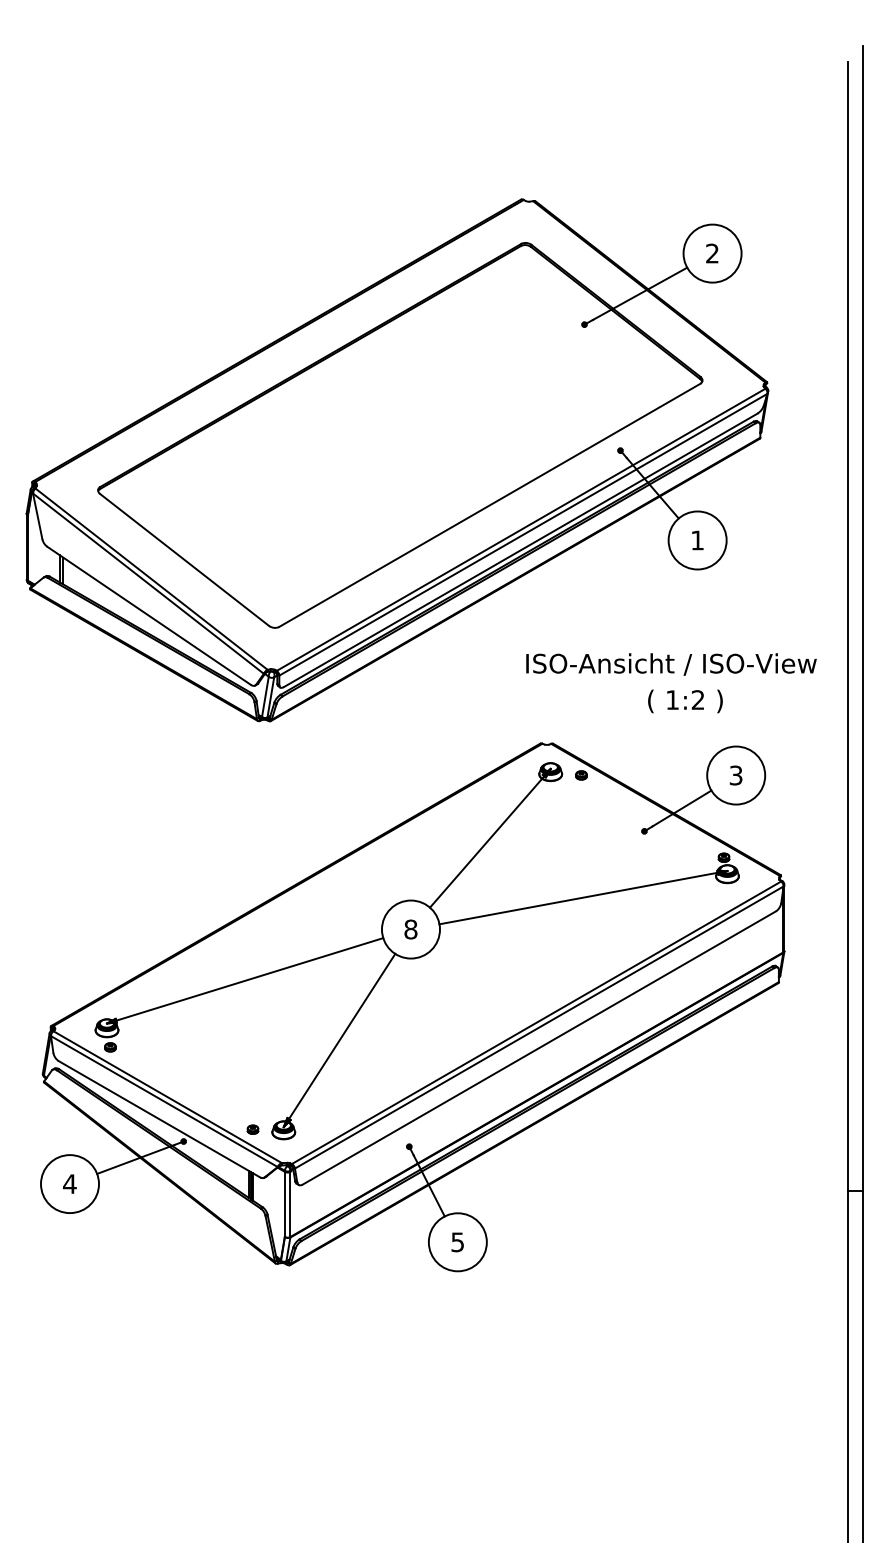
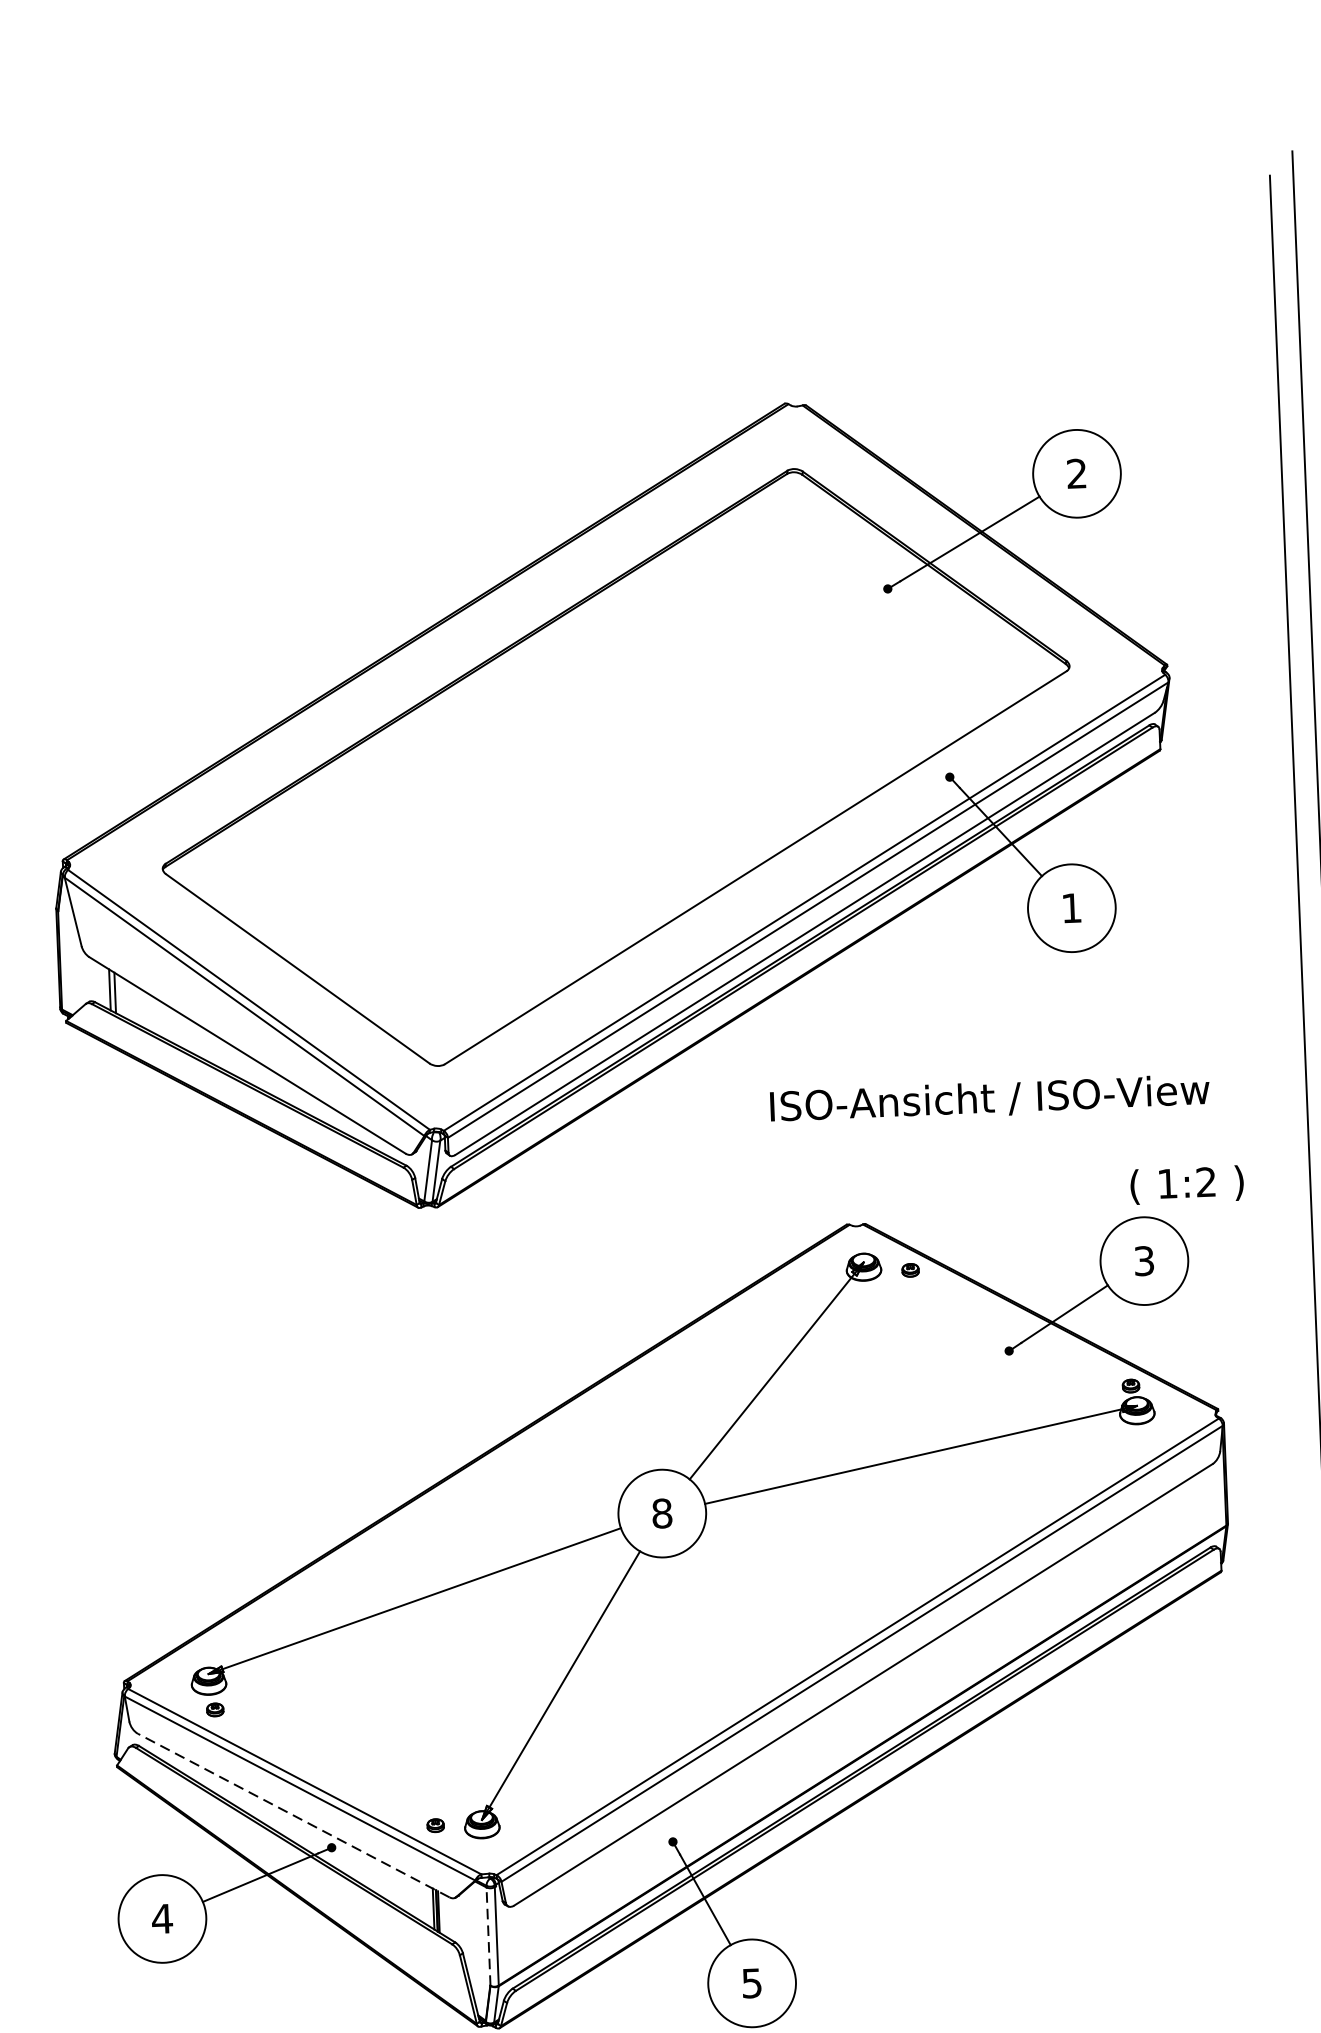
text: (671, 664) -> (990, 1099), moved
text: (685, 701) -> (1187, 1185), moved
line: (159, 1119) -> (293, 1815), solid -> dashed
line: (284, 1204) -> (487, 1936), solid -> dashed

